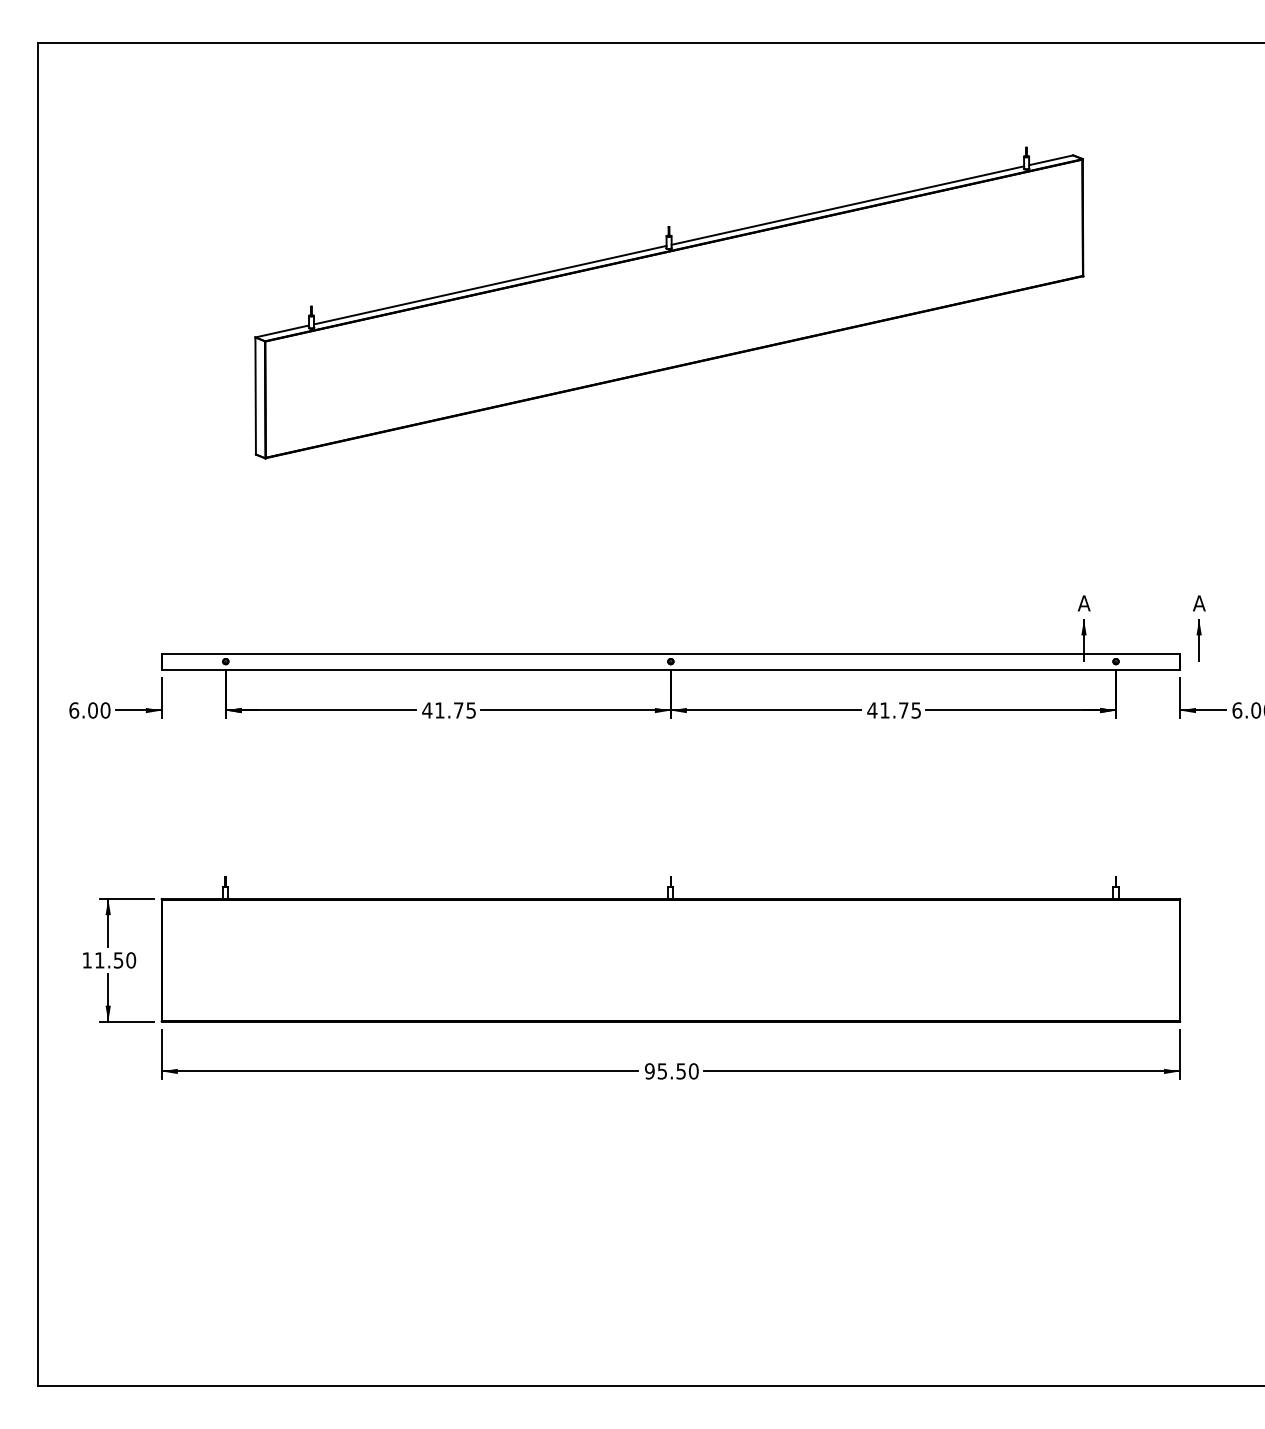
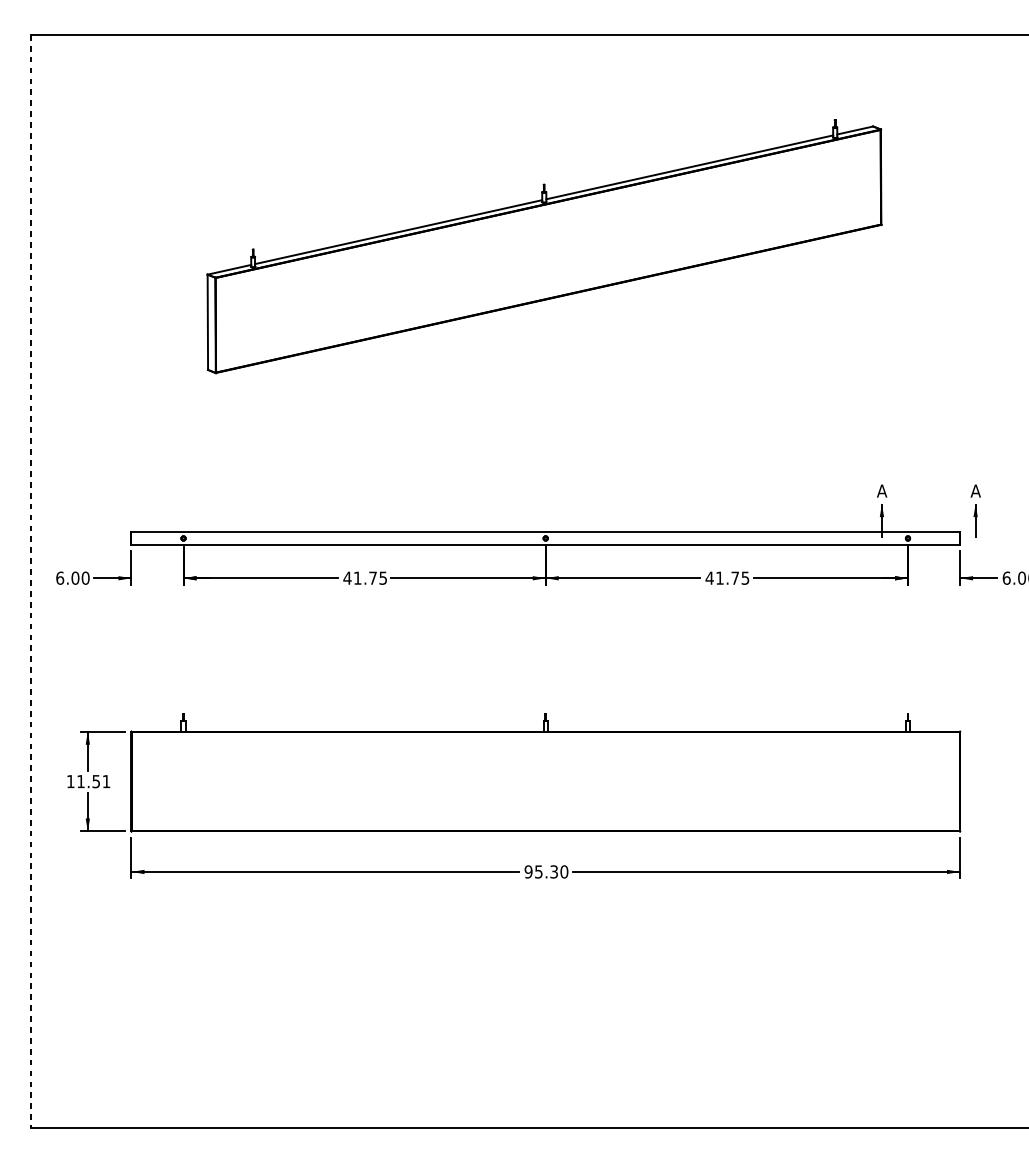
line: (38, 714) -> (31, 581), solid -> dashed
text: (131, 960) -> (106, 781), 11.50 -> 11.51
text: (681, 1070) -> (554, 871), 95.50 -> 95.30

